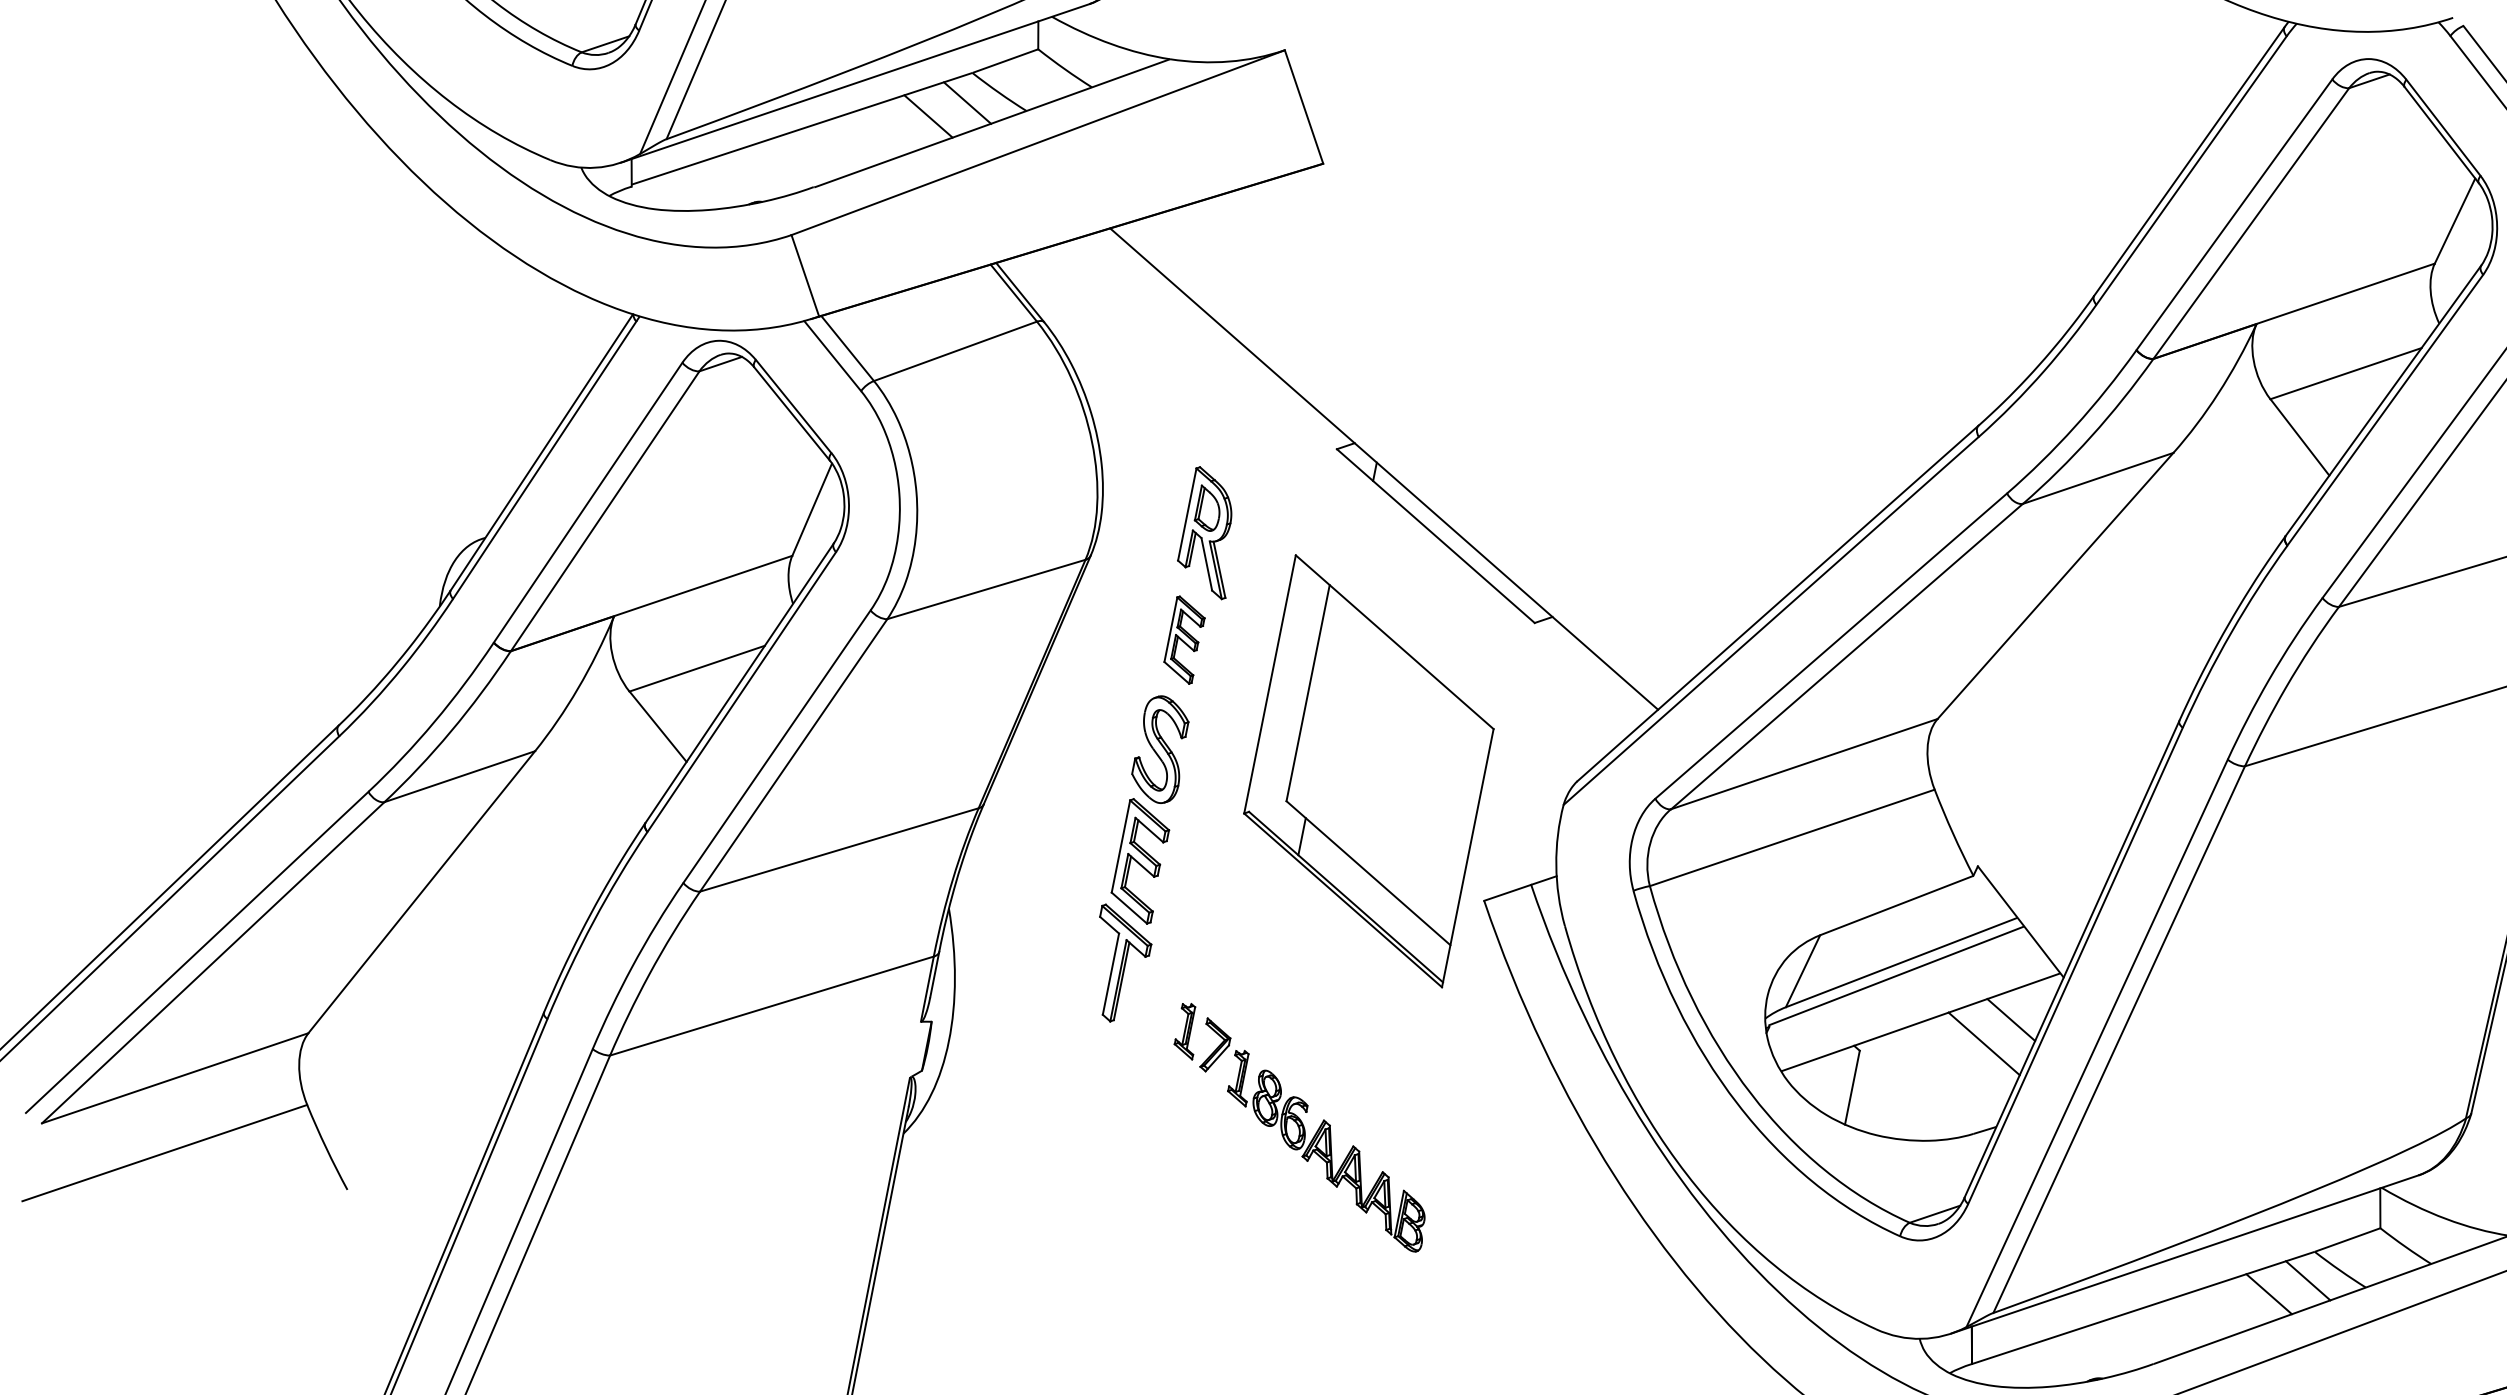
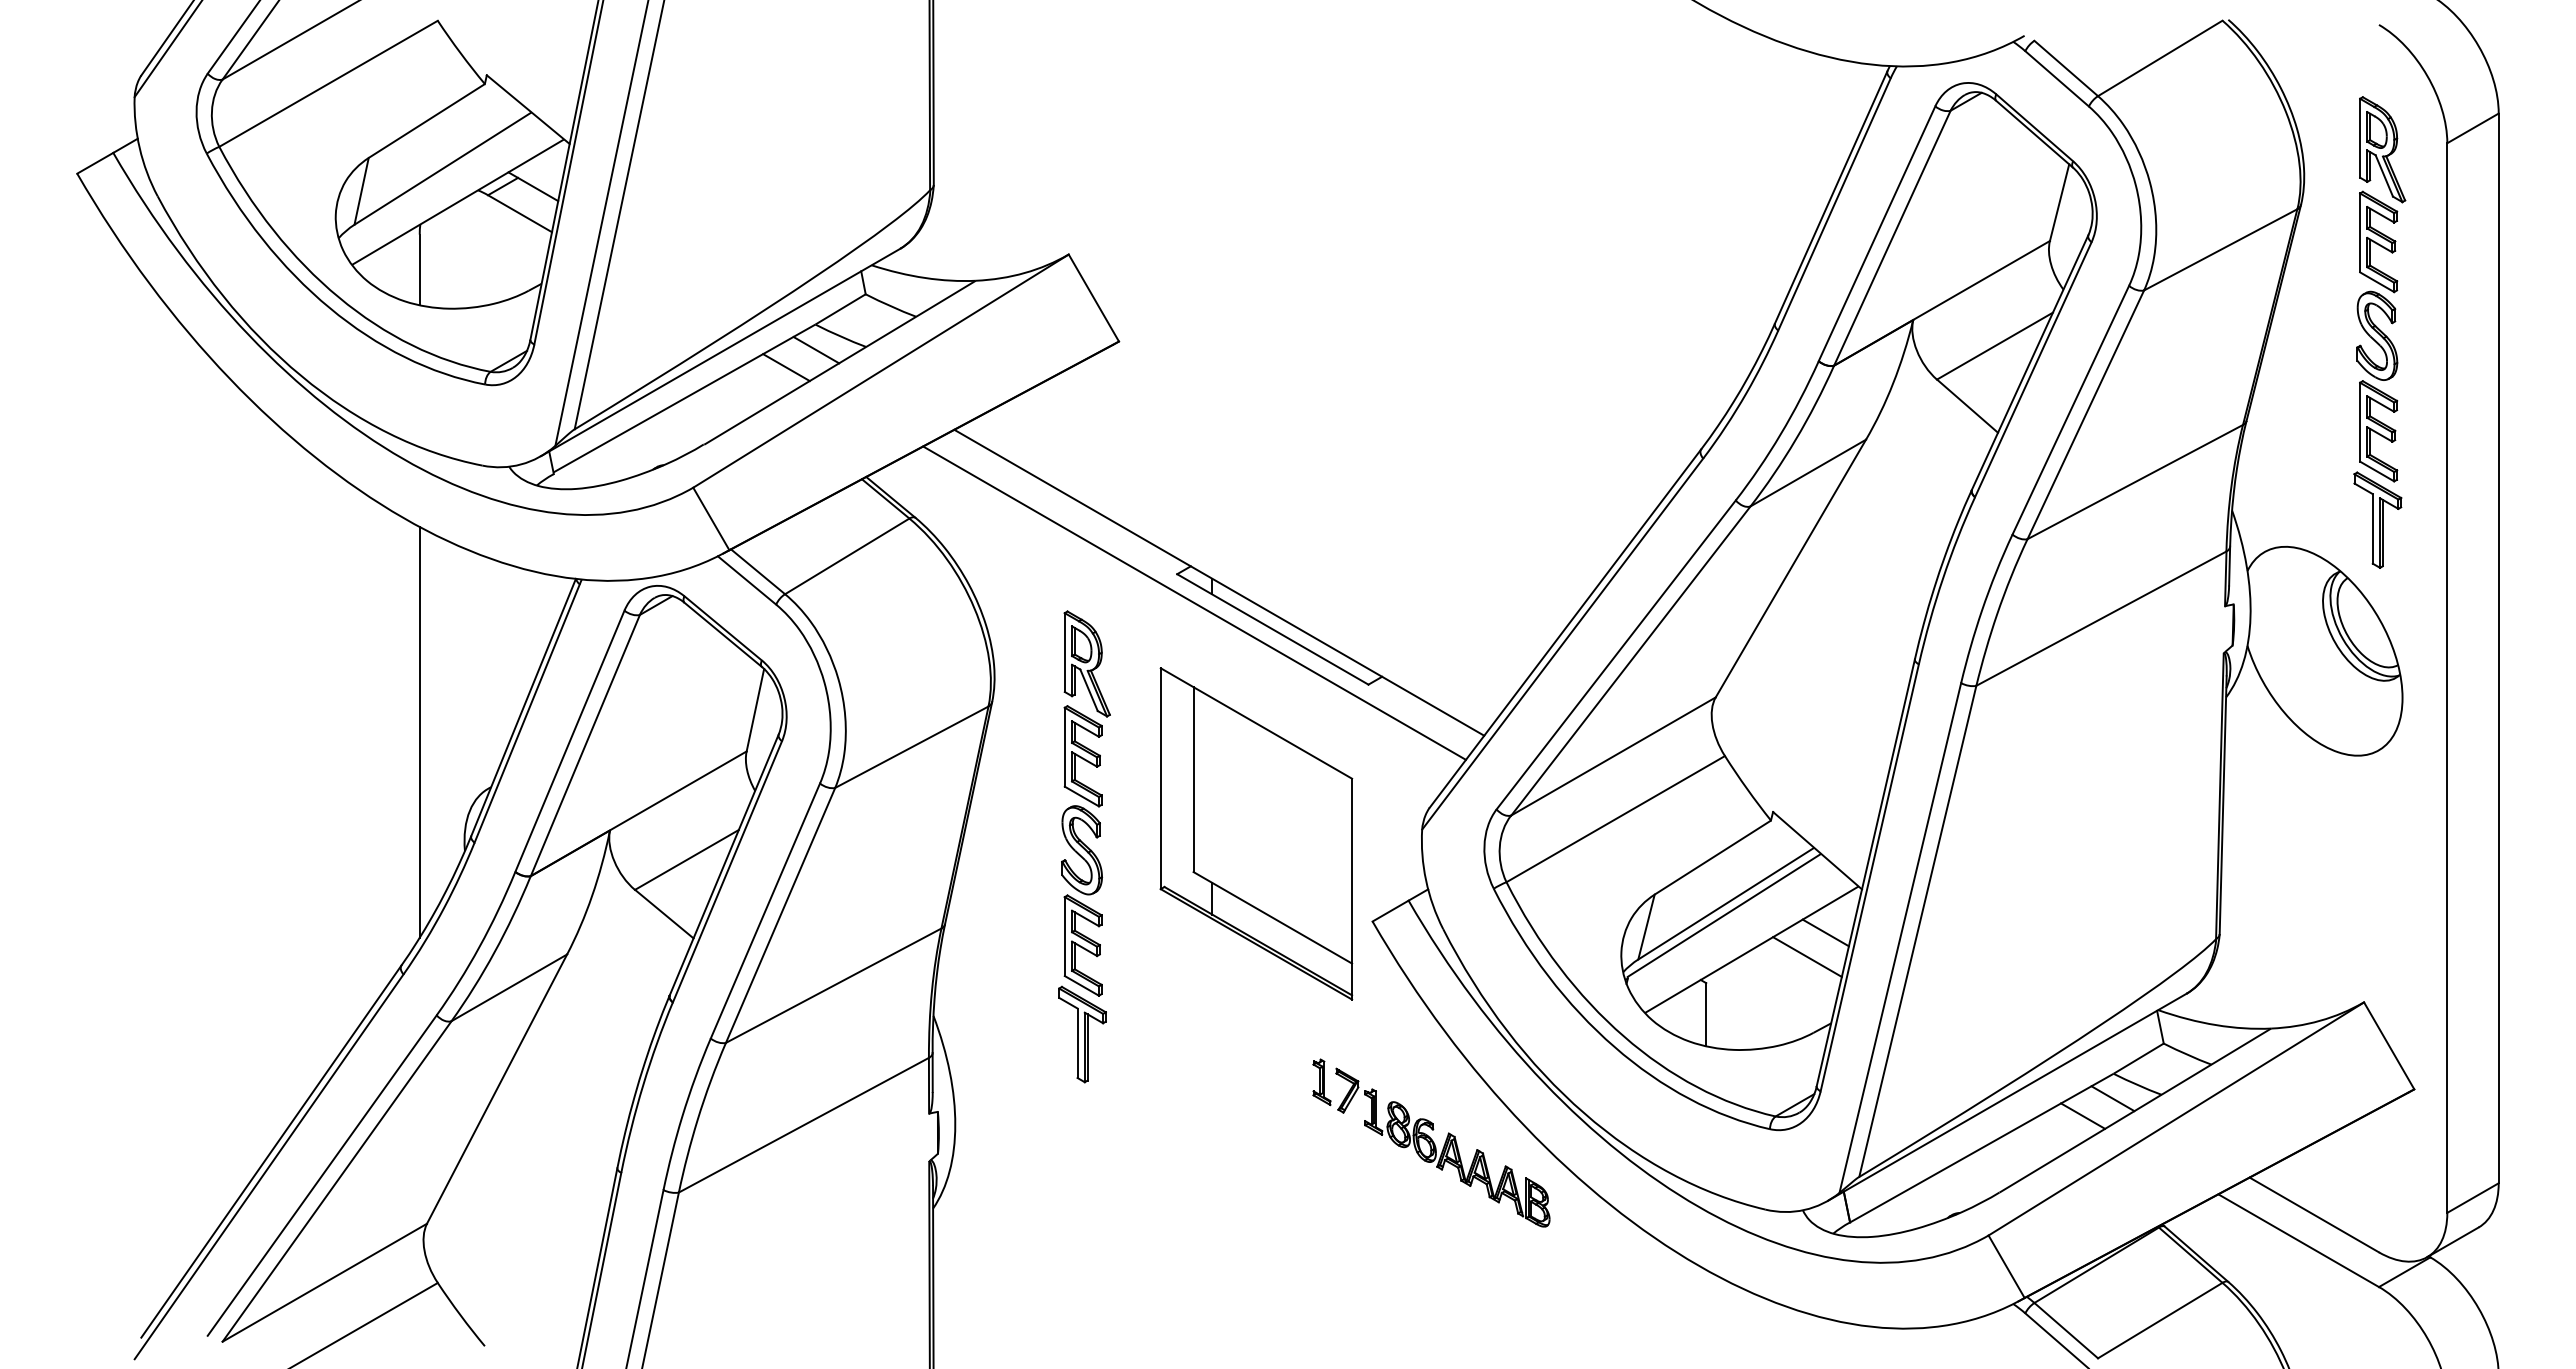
line: (414, 456) -> (419, 731), added
line: (1350, 486) -> (1194, 602), added
part: (1183, 640) -> (1082, 756), size x1.43
part: (1301, 1126) -> (1431, 1142), moved

